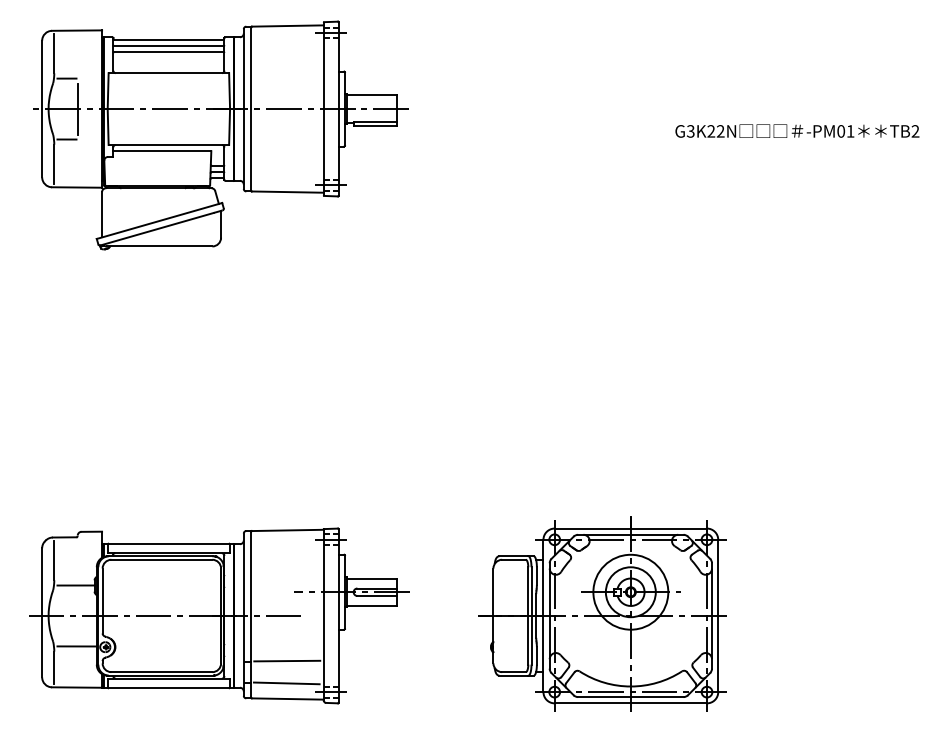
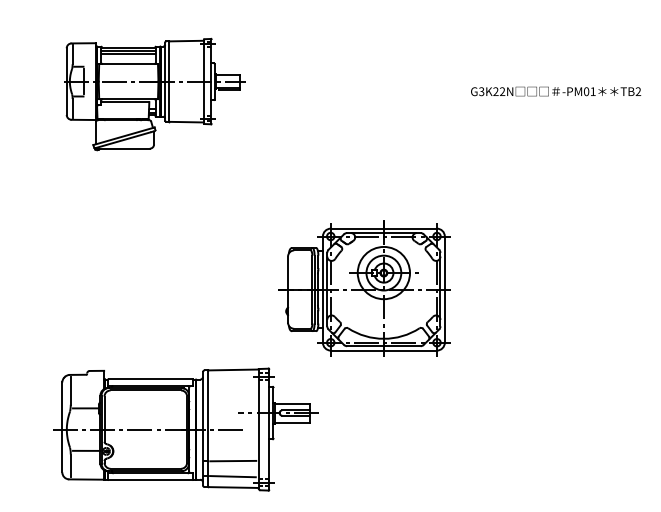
part: (220, 135) -> (153, 94), size x0.7
part: (603, 614) -> (364, 288), moved
part: (218, 615) -> (185, 429), moved

